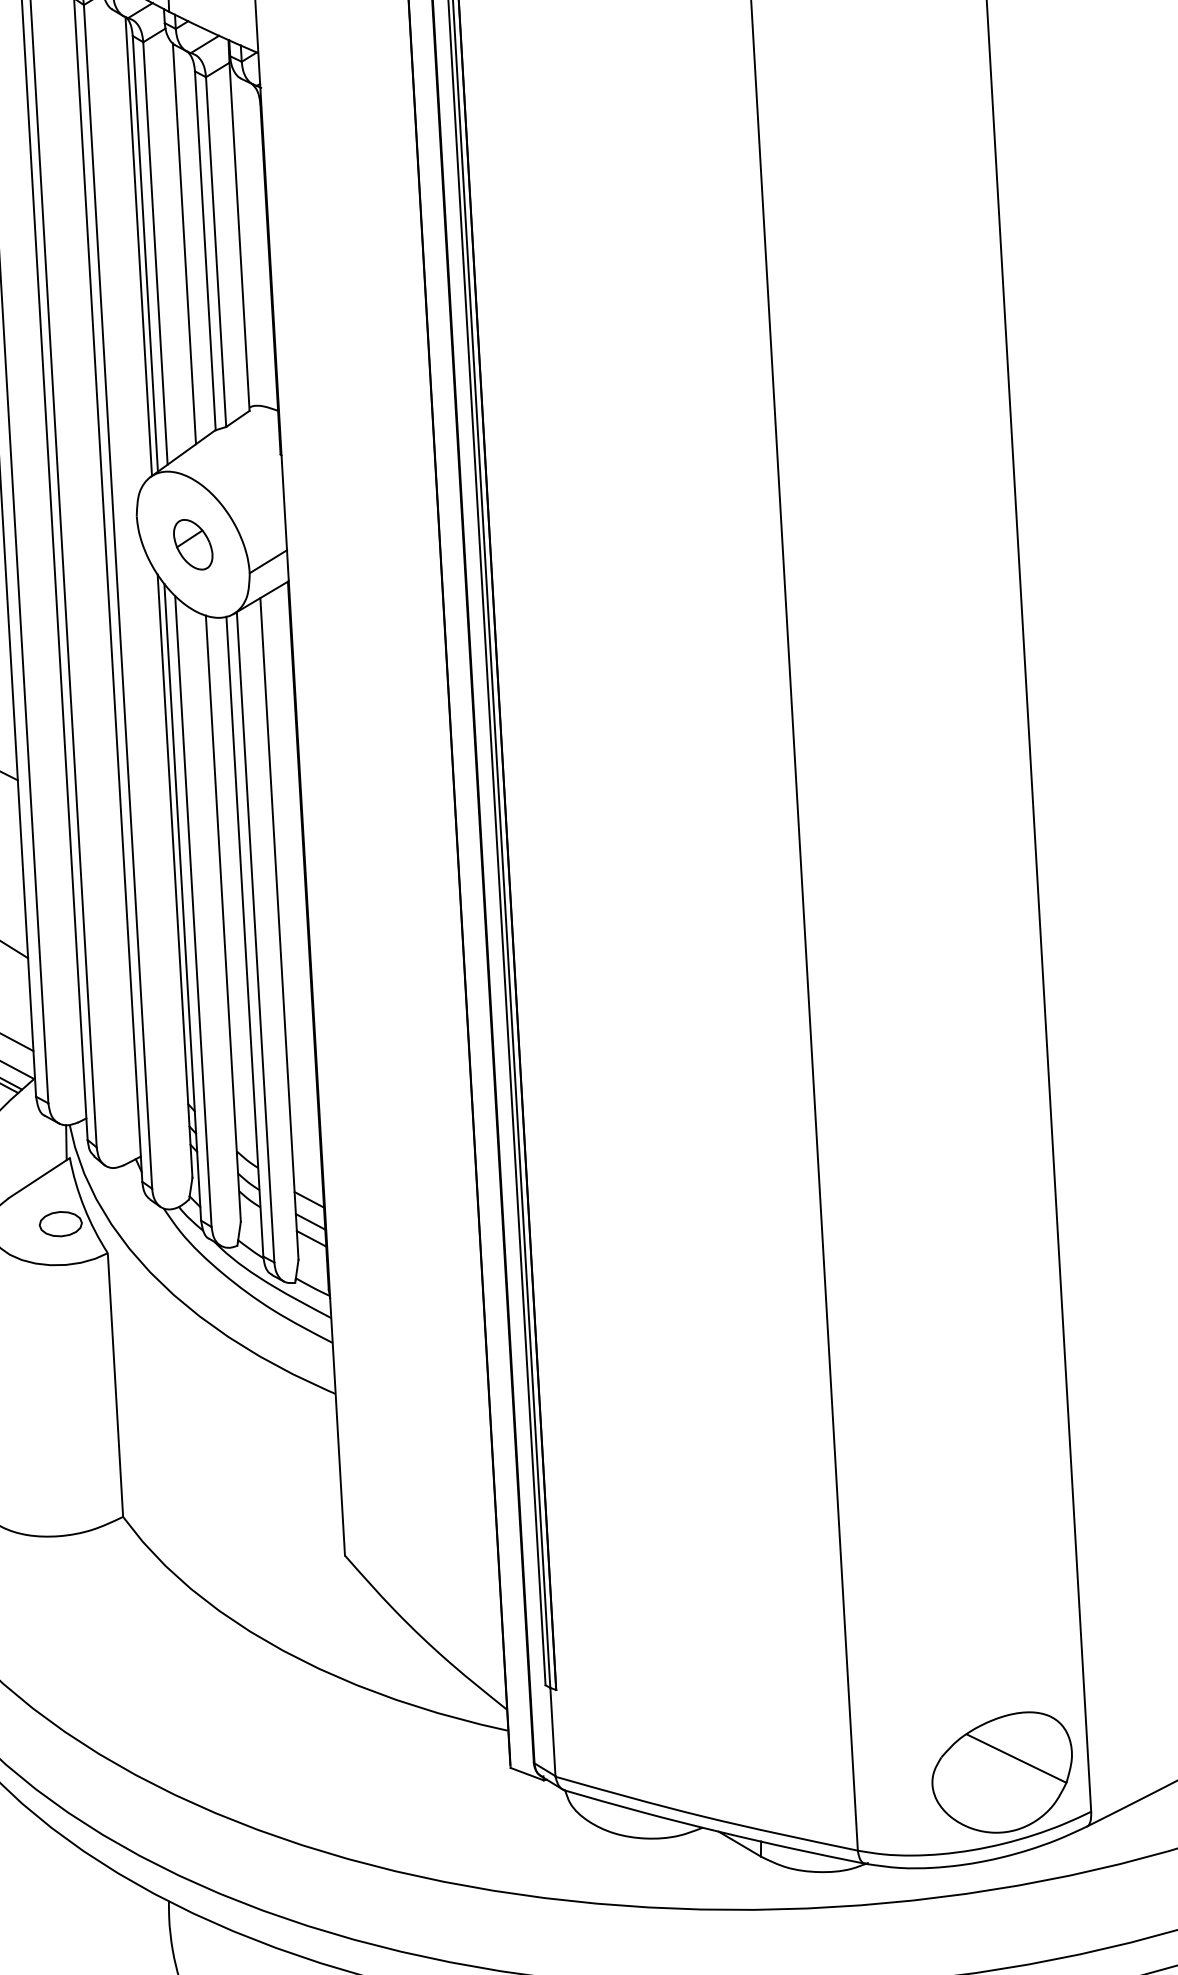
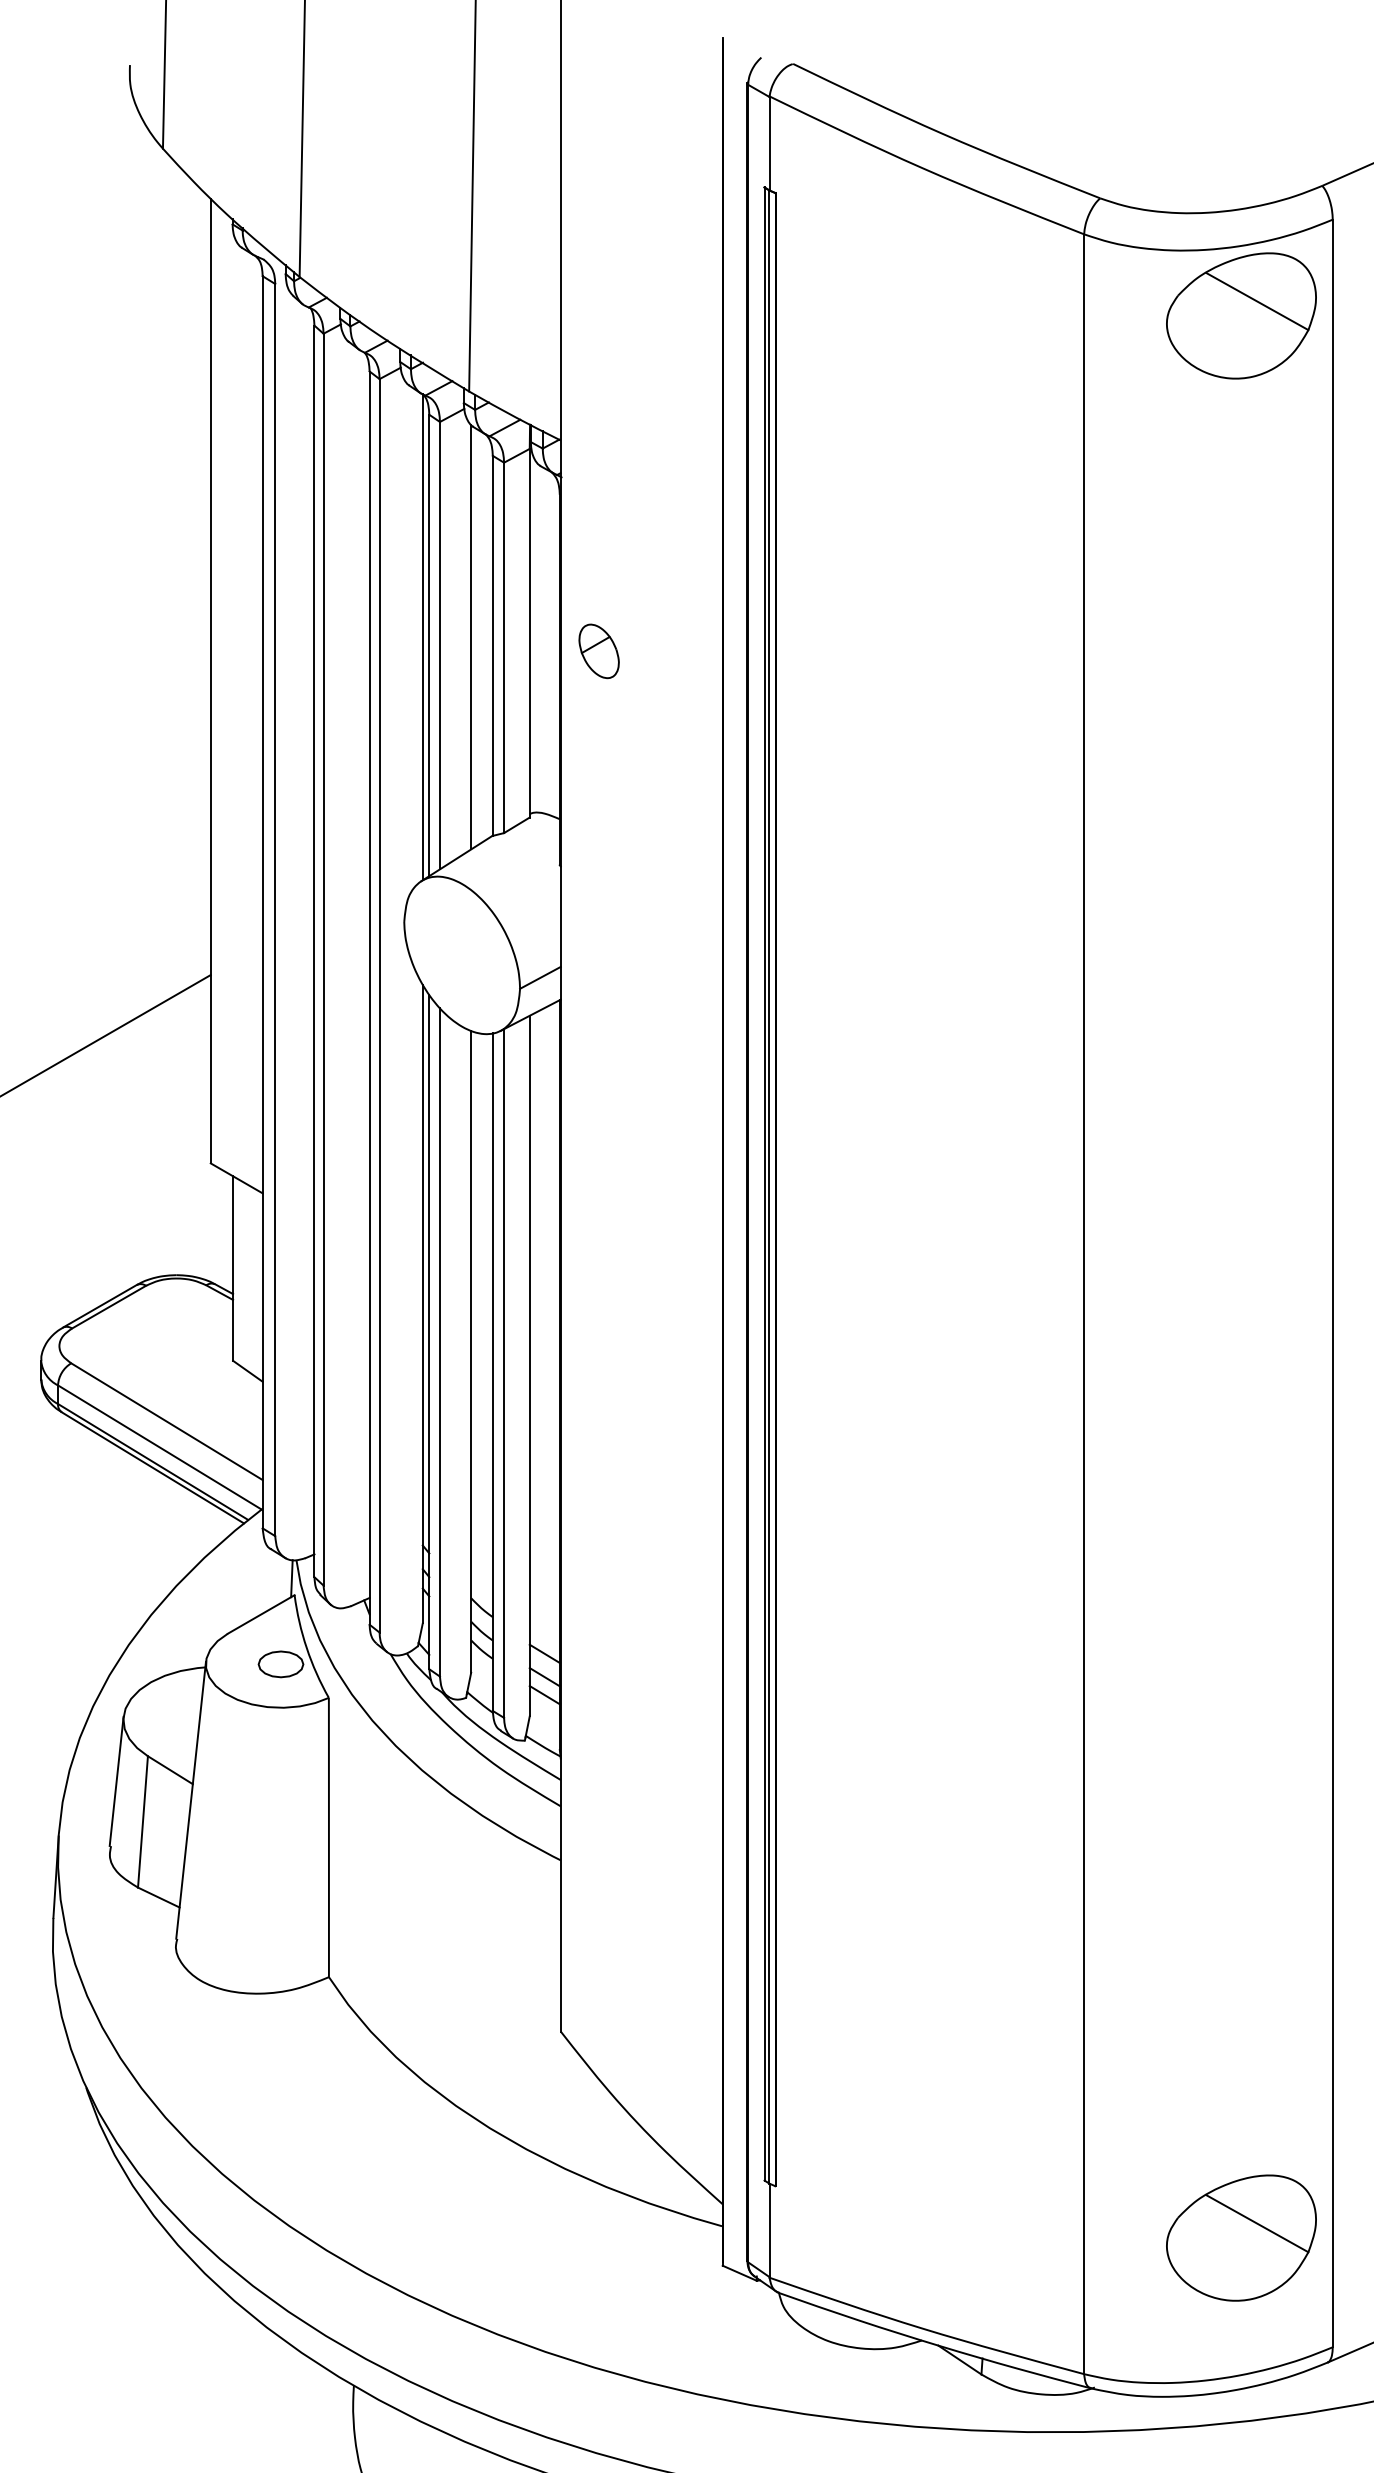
part: (192, 544) -> (598, 651), moved
part: (1002, 1772) -> (1241, 2237), moved

